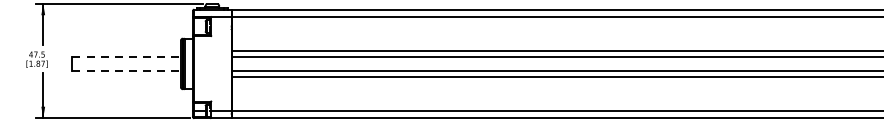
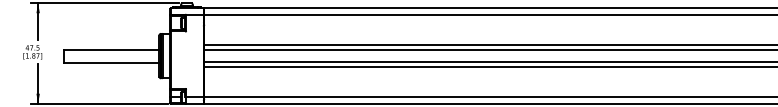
line: (126, 56) -> (111, 49), dashed -> solid
line: (126, 71) -> (111, 62), dashed -> solid

